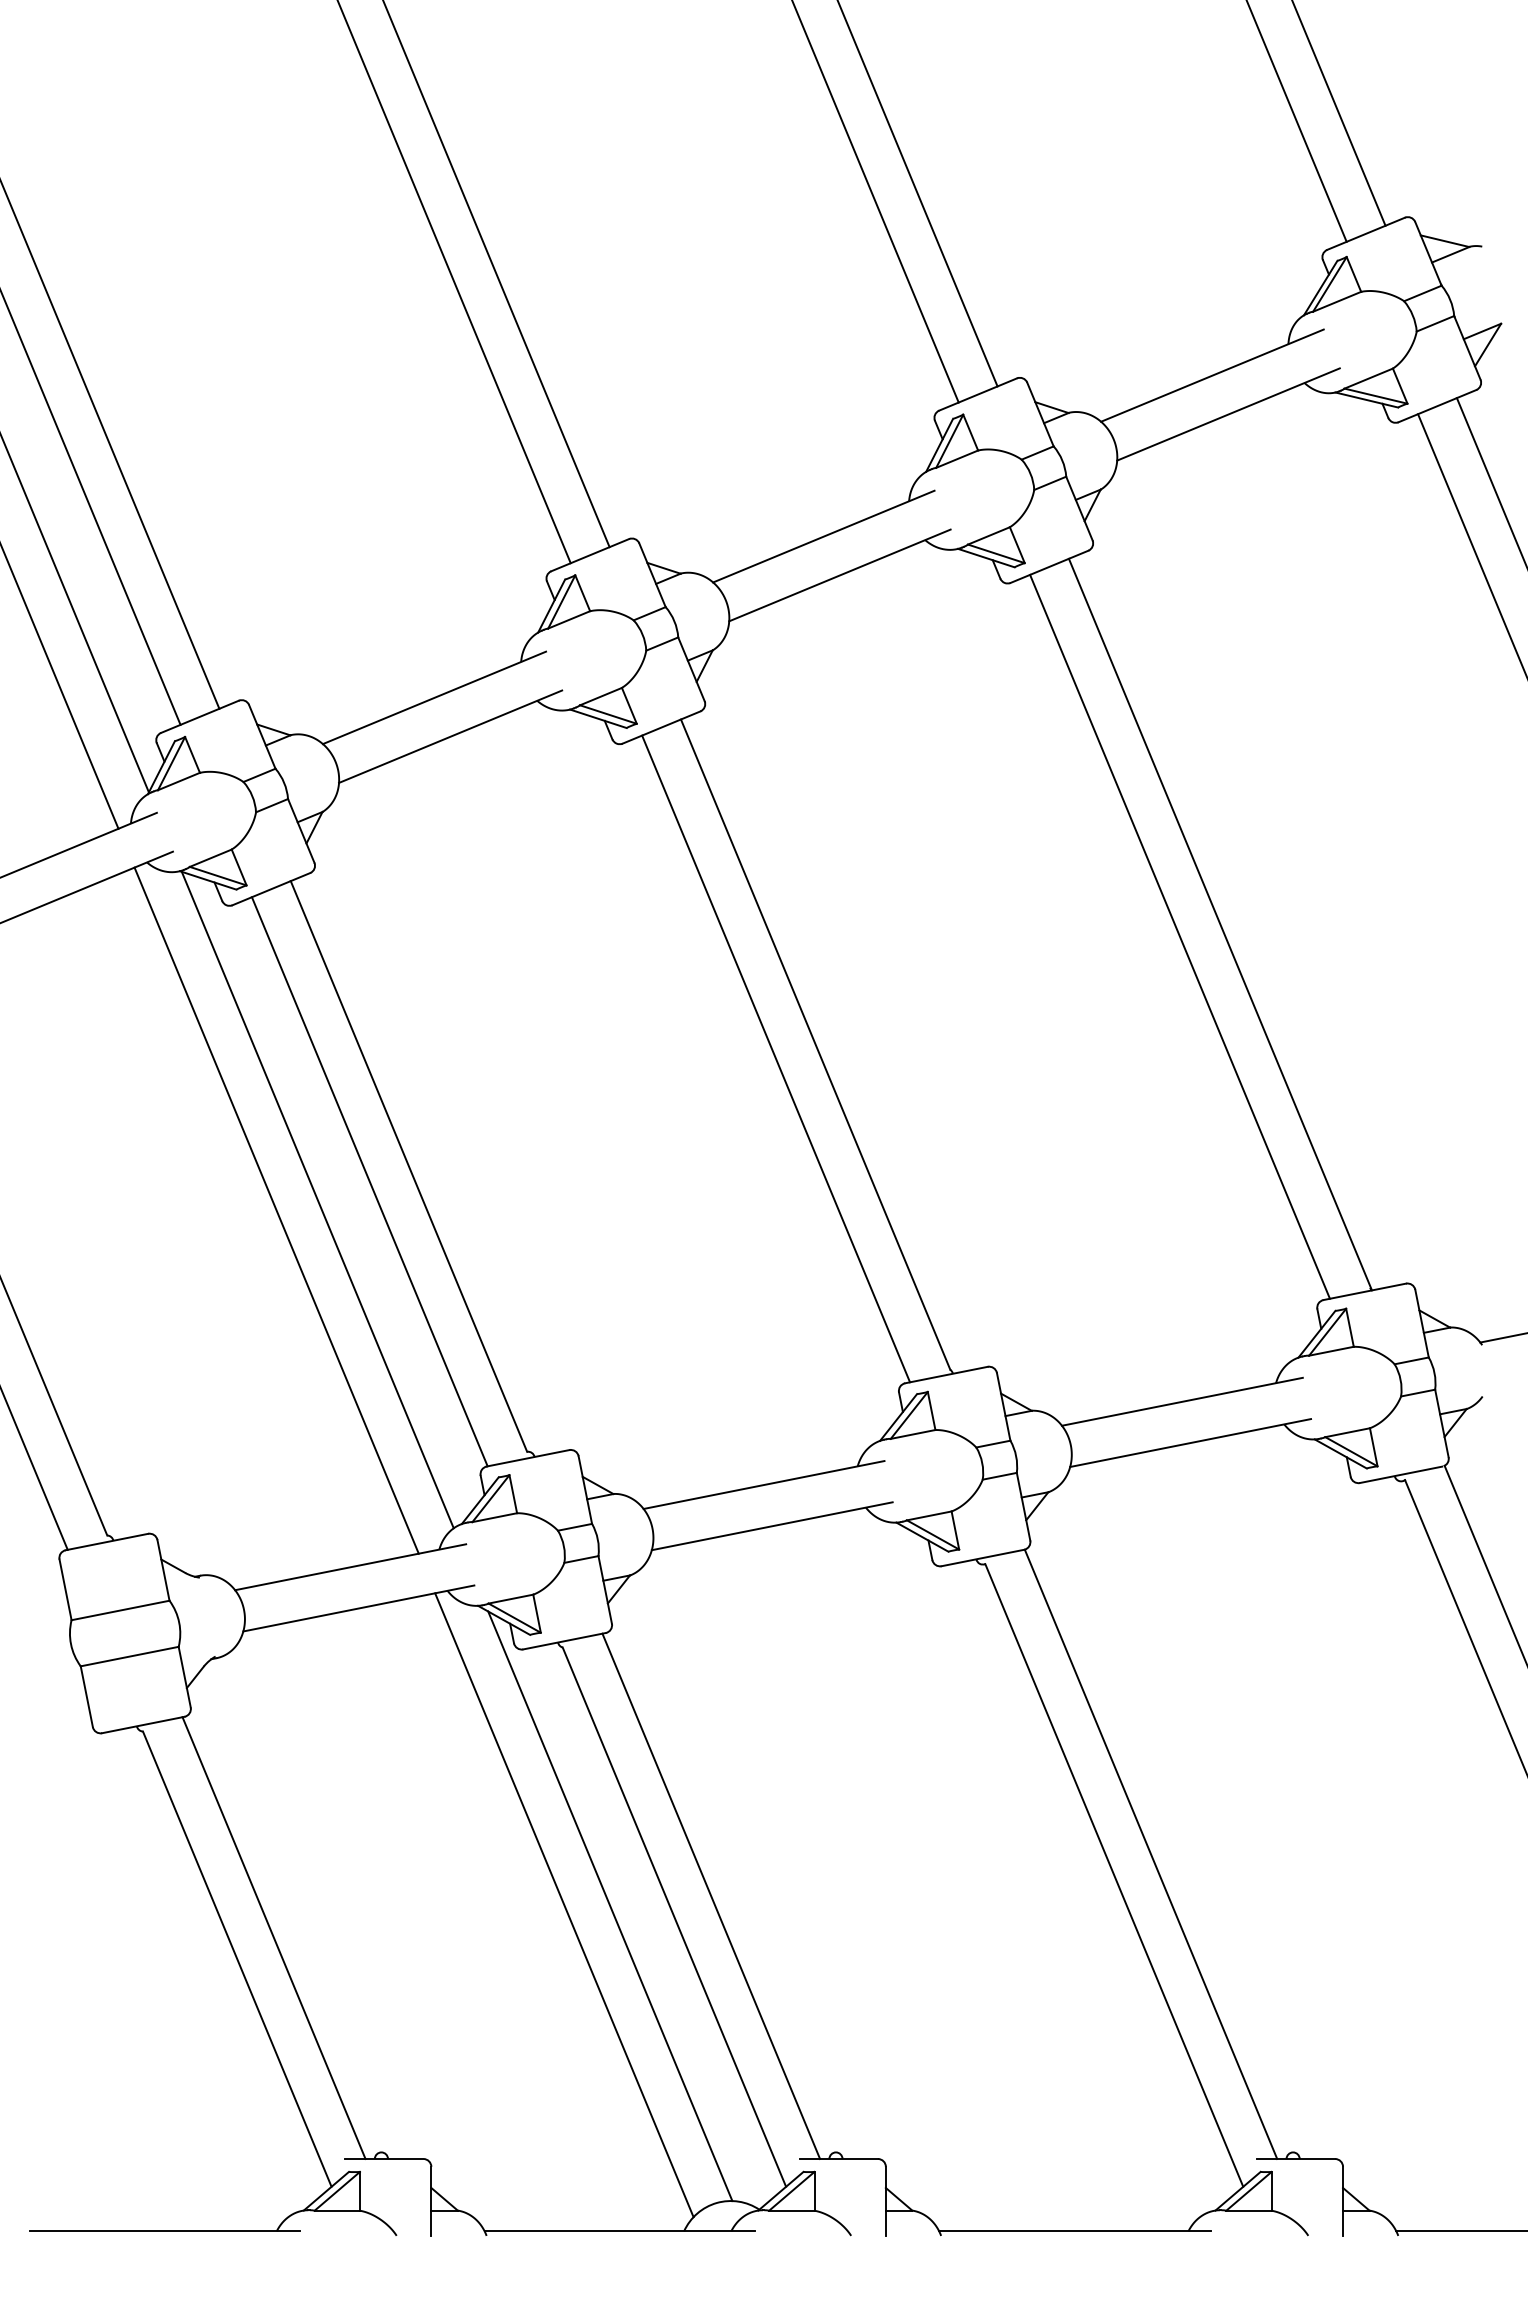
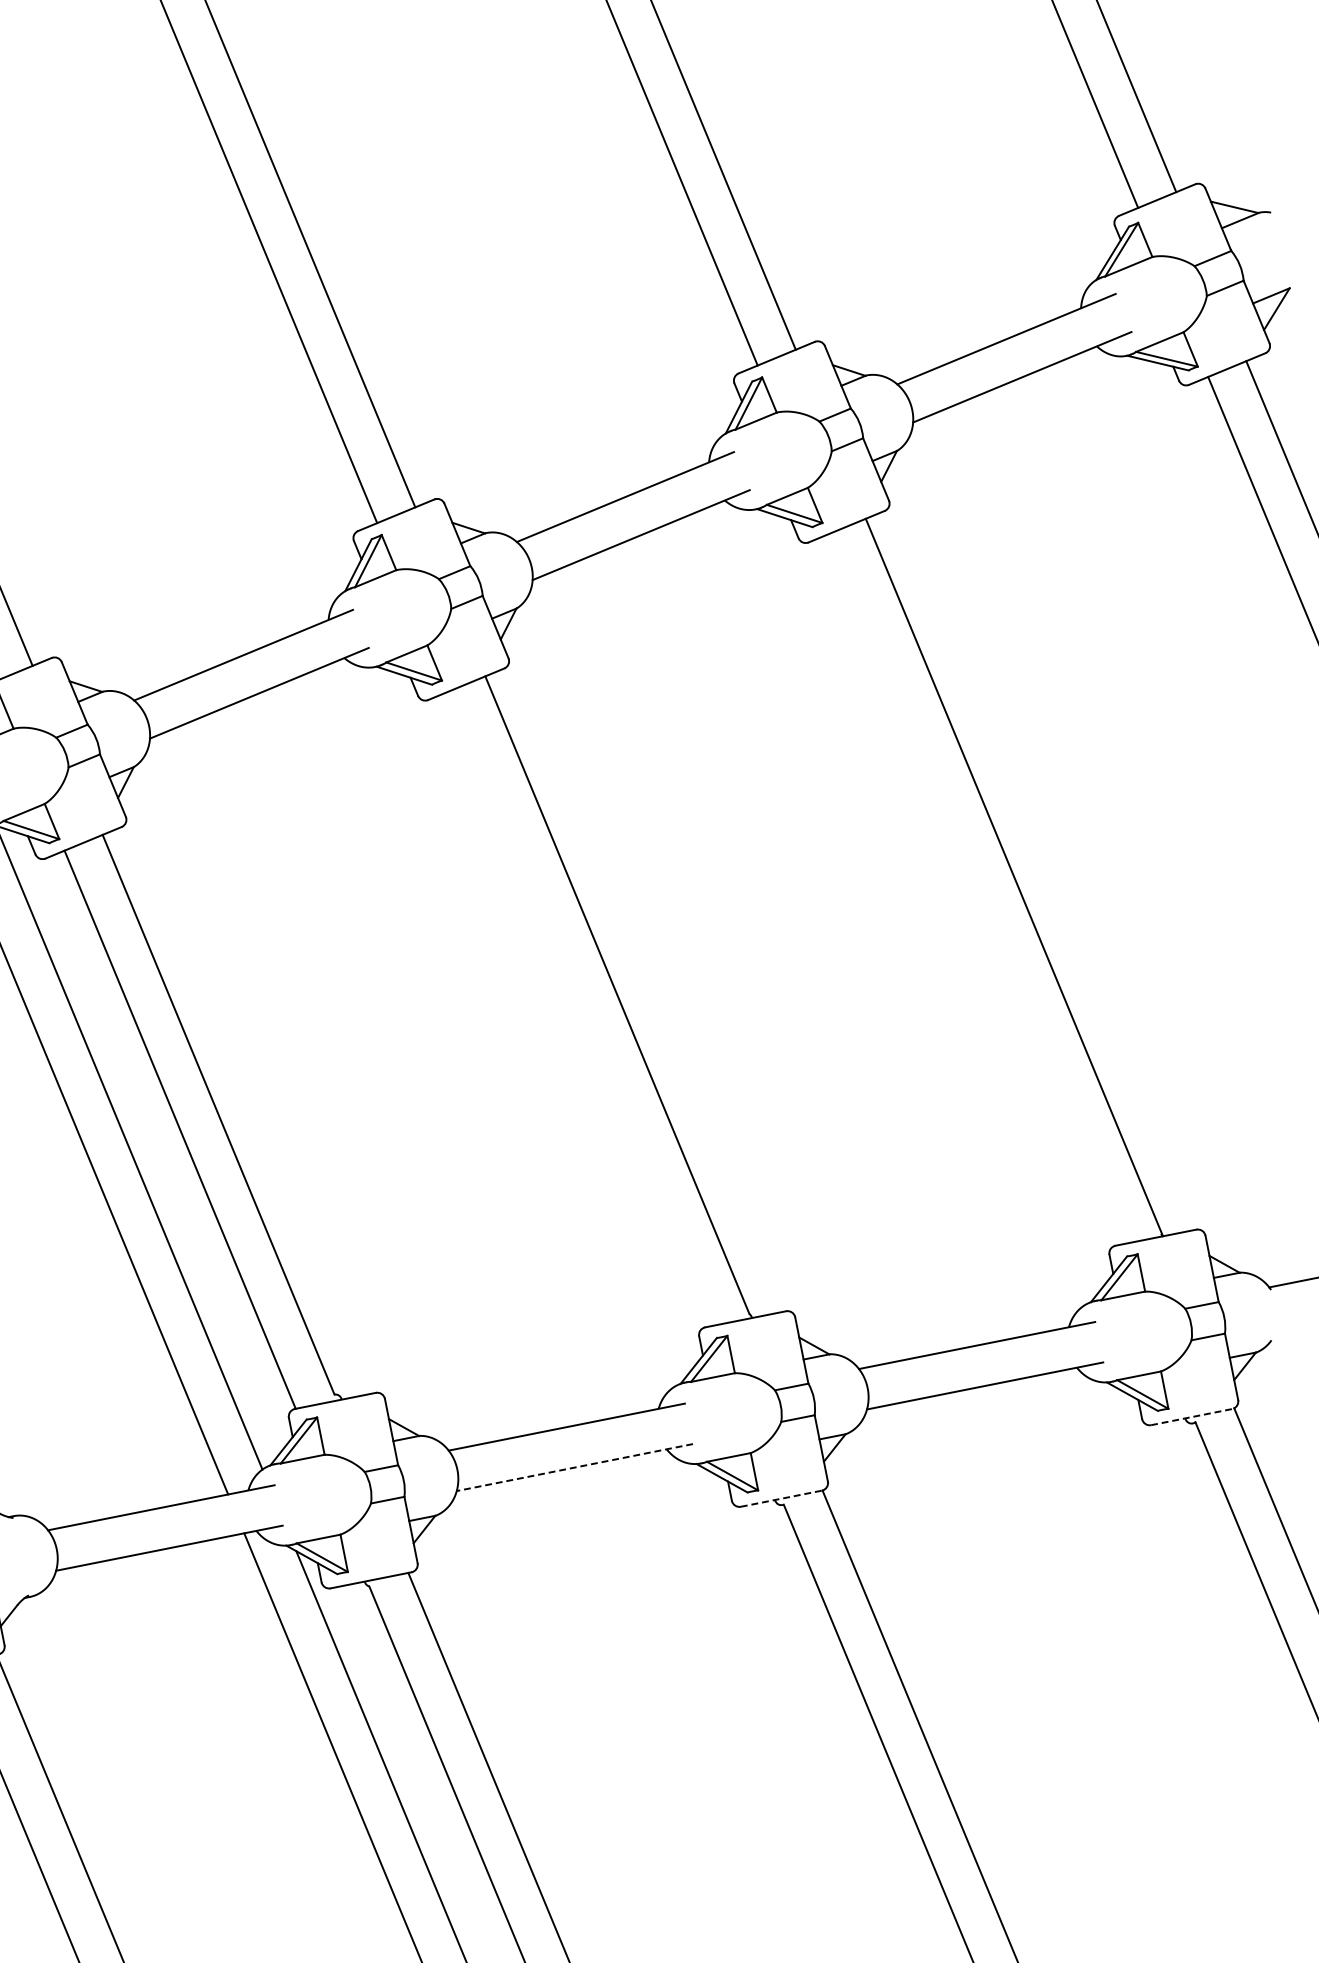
line: (1179, 936) -> (974, 889), removed
line: (776, 1058) -> (579, 1008), removed
line: (1401, 1474) -> (1191, 1416), solid -> dashed
line: (772, 1526) -> (575, 1467), solid -> dashed
line: (982, 1558) -> (781, 1499), solid -> dashed

